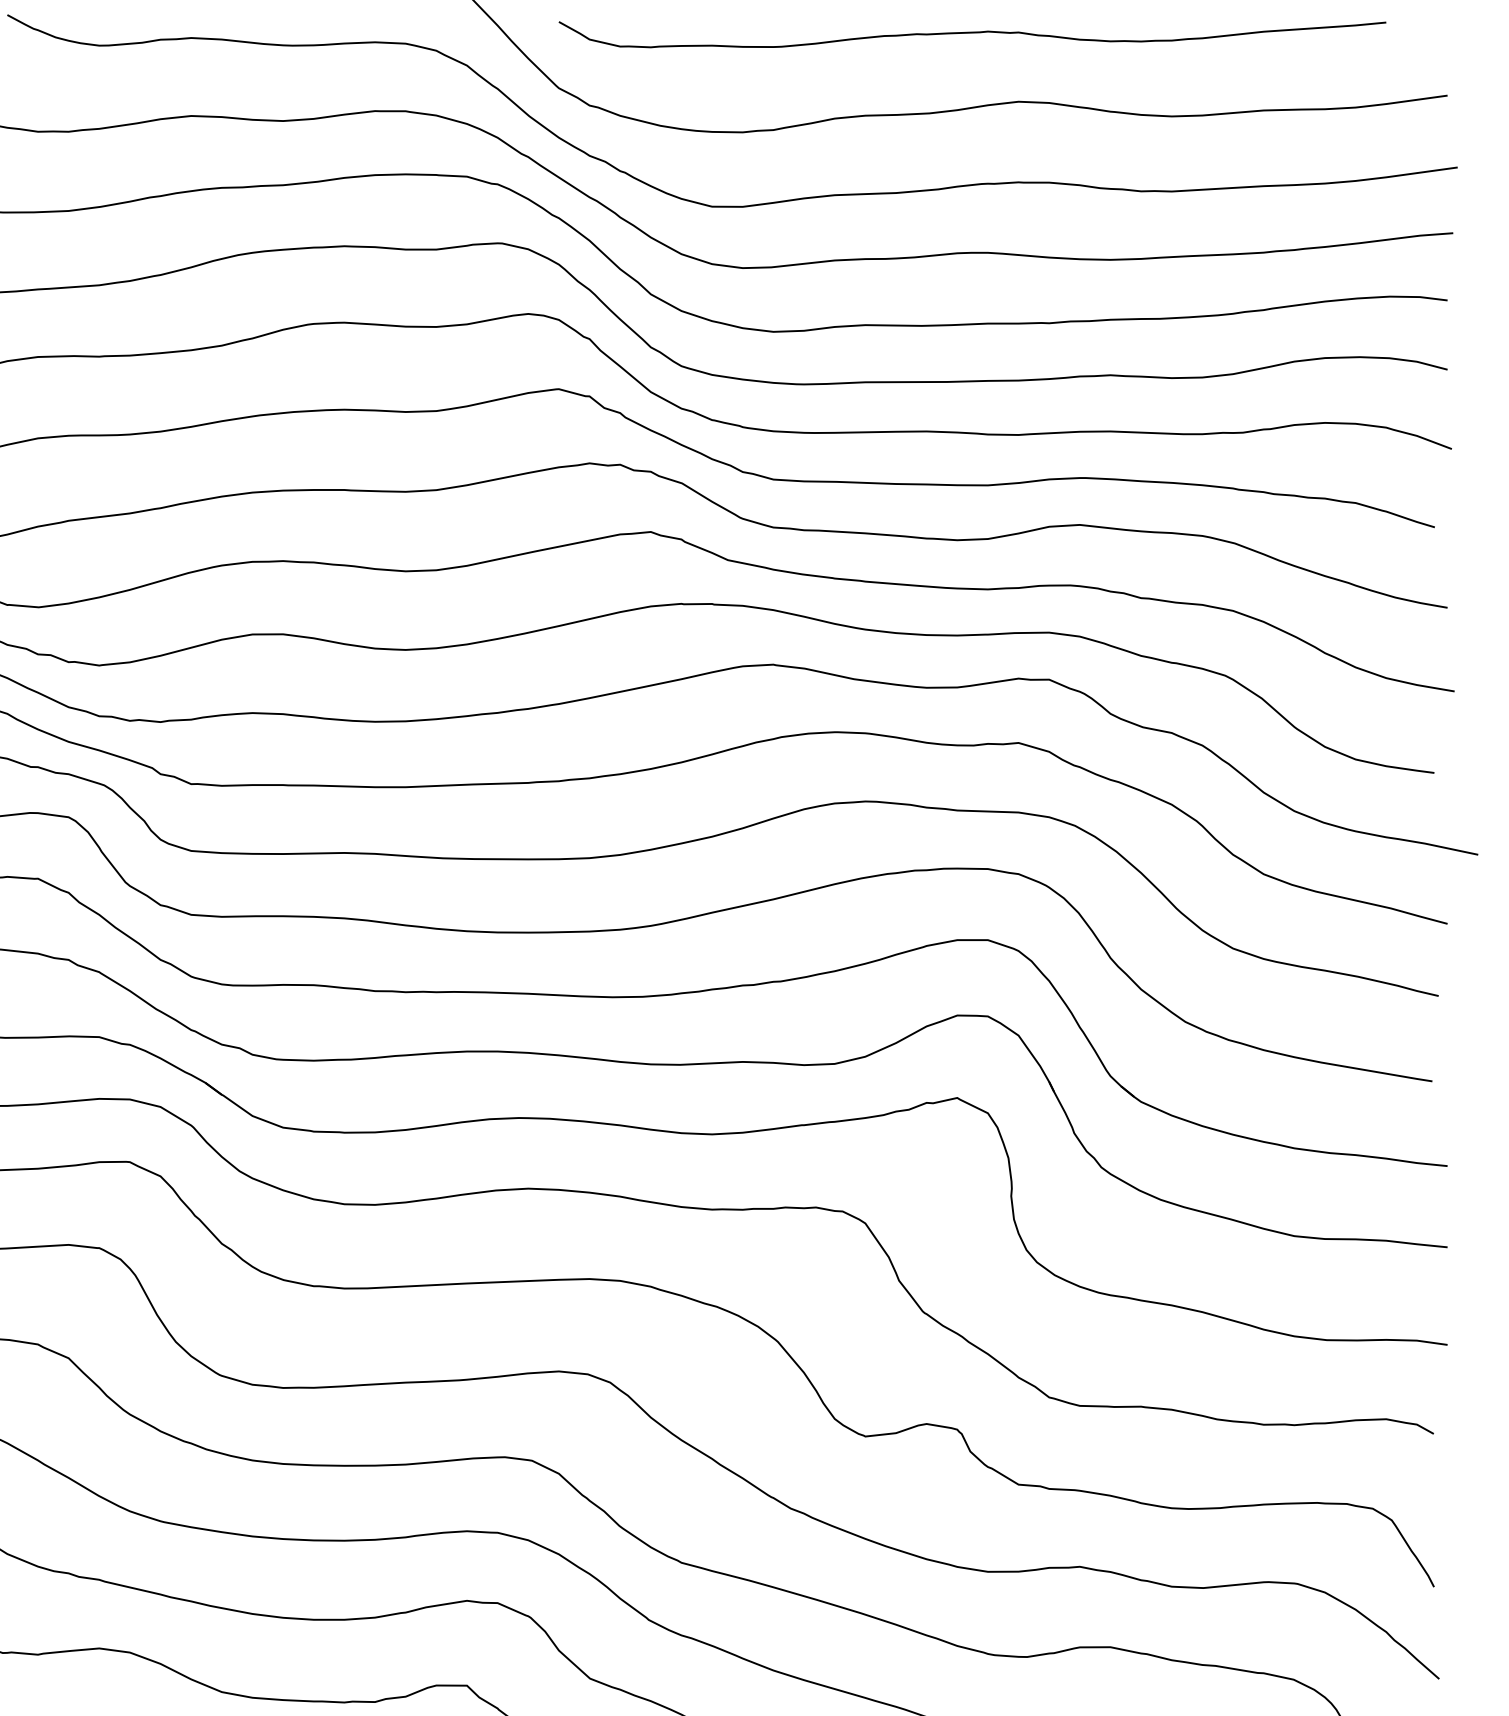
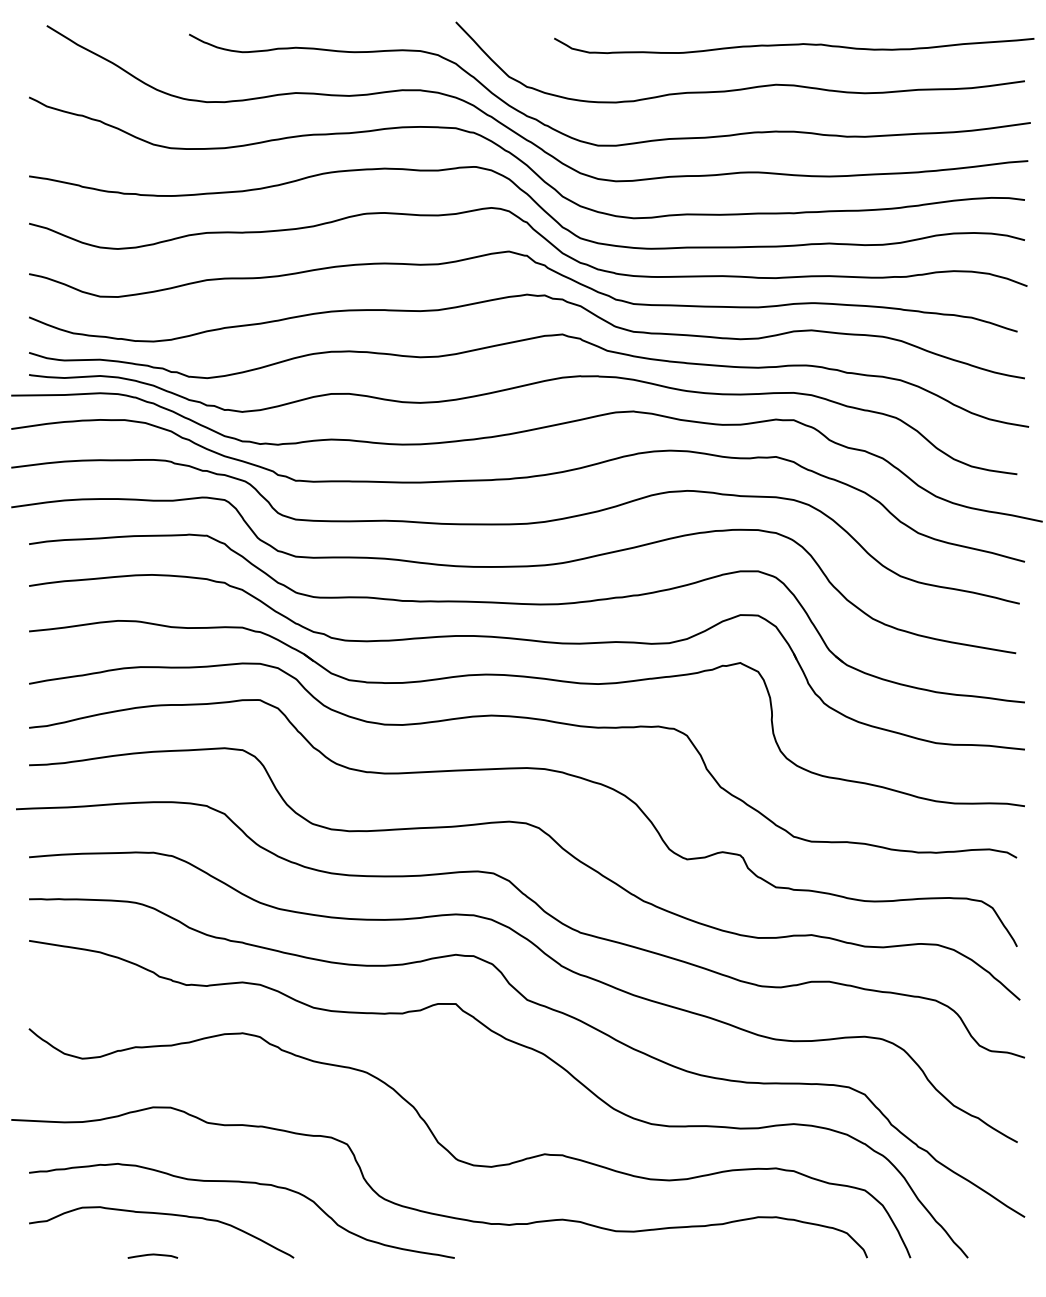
curve: (972, 34) -> (794, 45), moved

